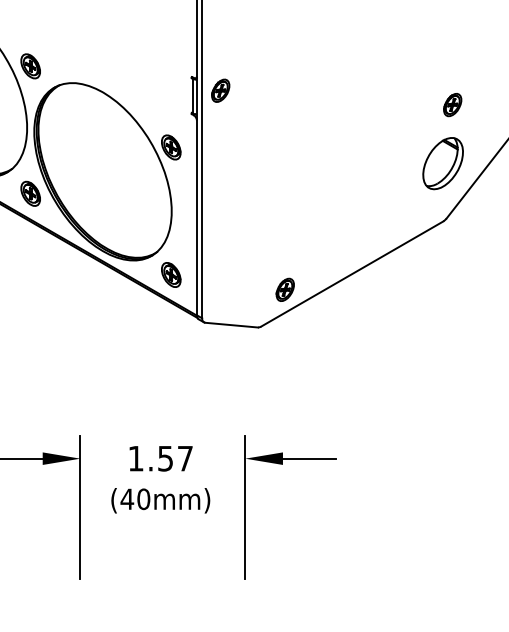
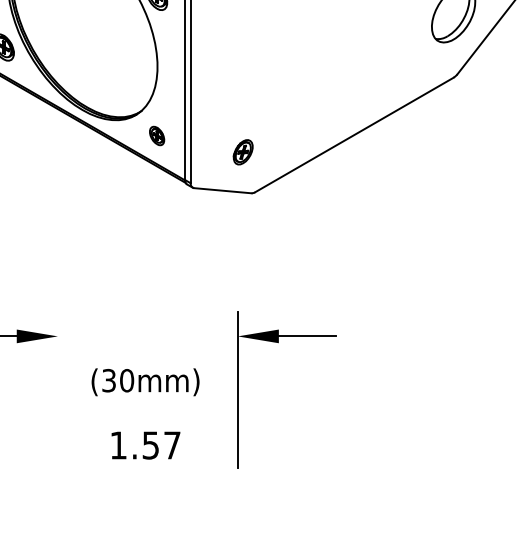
part: (171, 274) -> (157, 135), size x0.7
part: (284, 289) -> (242, 151), moved
text: (160, 458) -> (145, 445), moved
text: (127, 499) -> (109, 380), (40mm) -> (30mm)
line: (80, 507) -> (58, 389), removed

